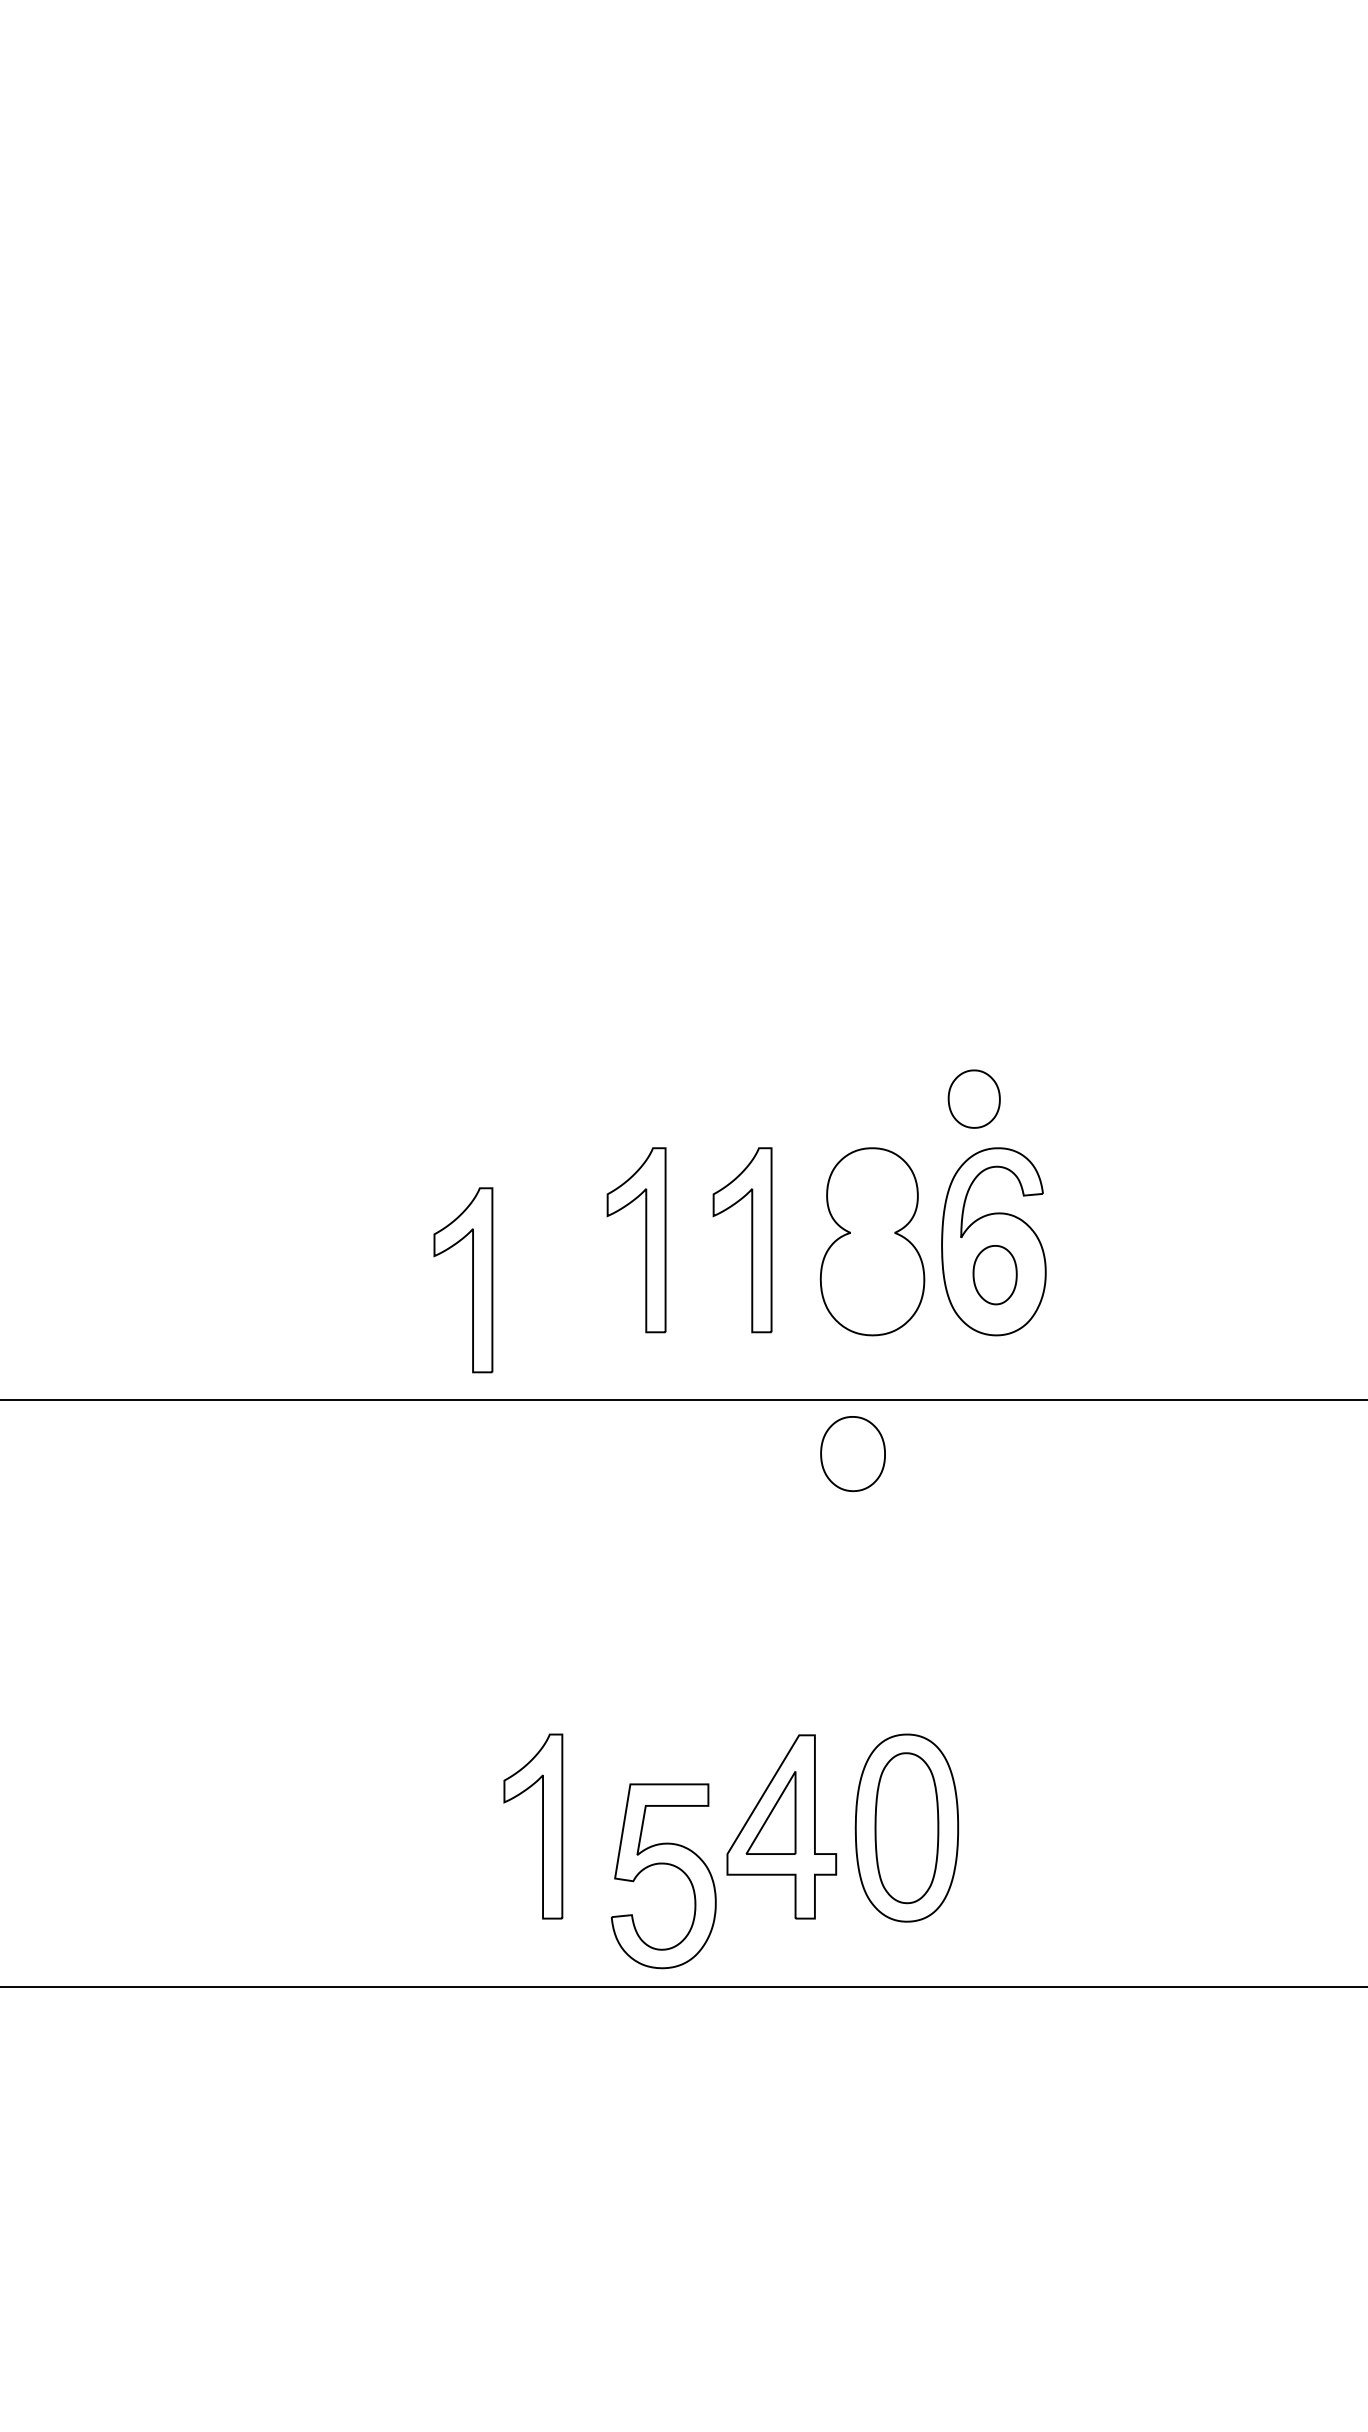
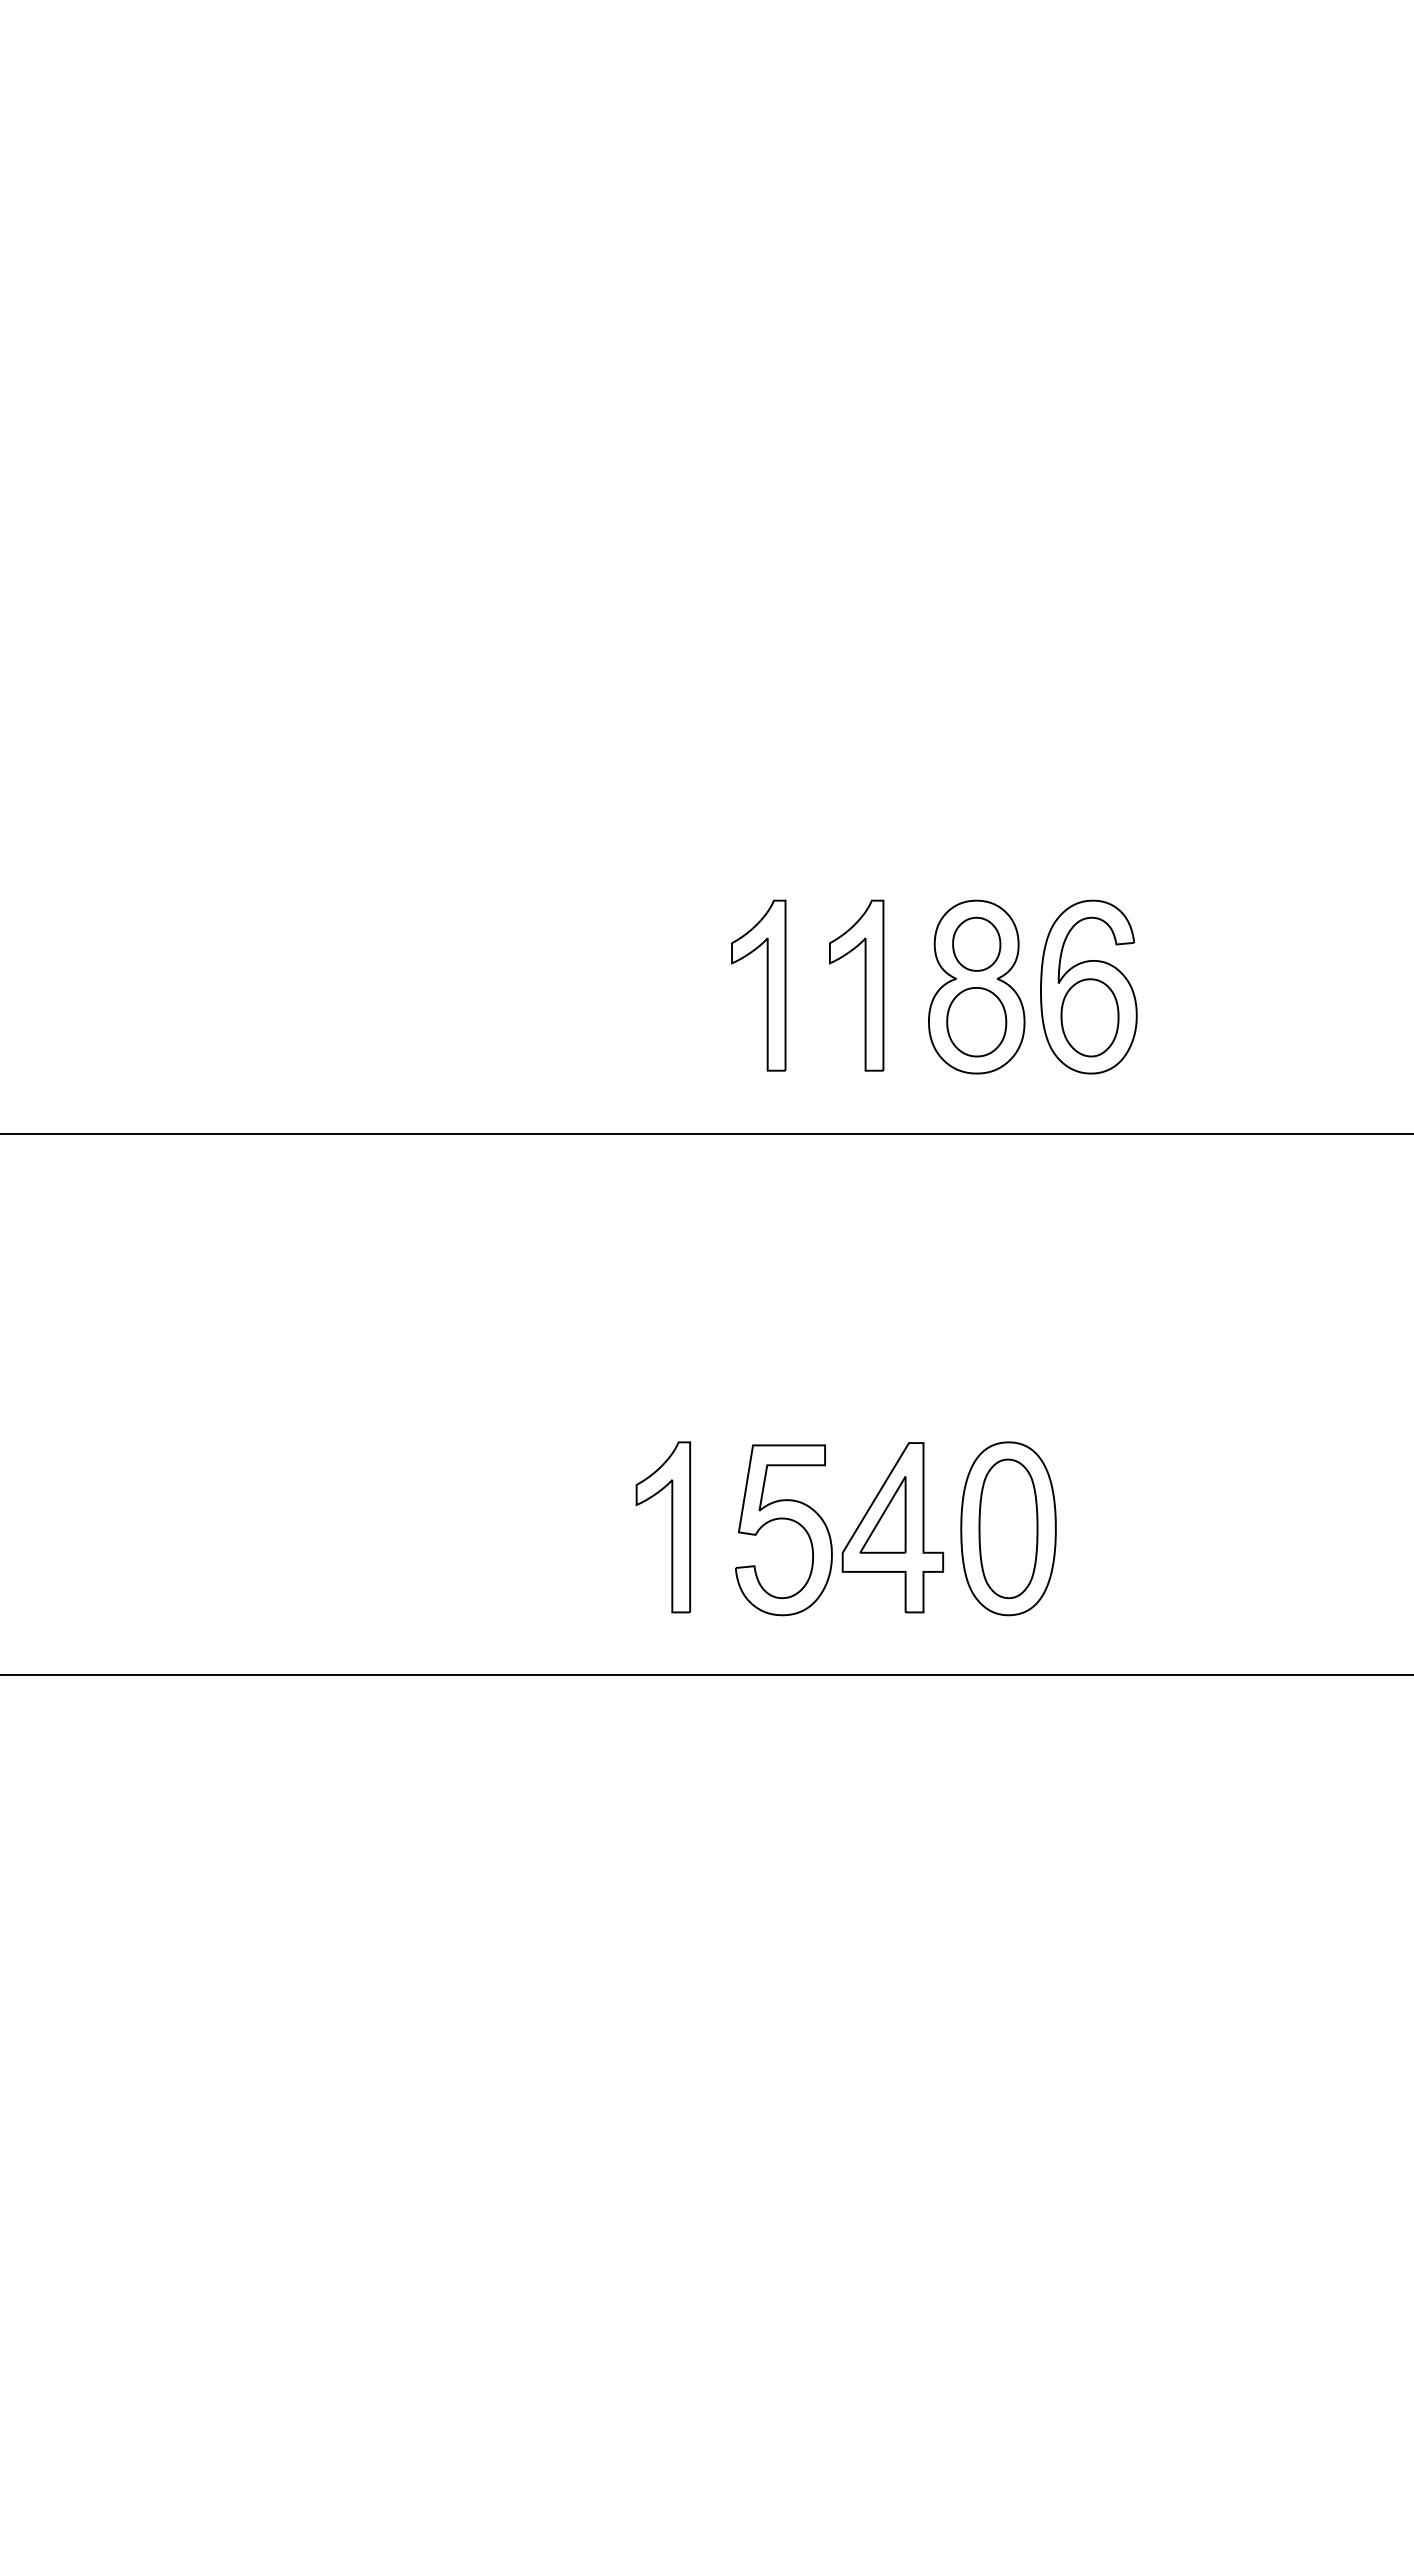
part: (974, 1098) -> (976, 943), moved
part: (994, 1274) -> (1089, 1017), size x1.43
part: (471, 1280) -> (606, 1022), removed
part: (852, 1454) -> (976, 1022), moved
part: (663, 1864) -> (783, 1519), moved

